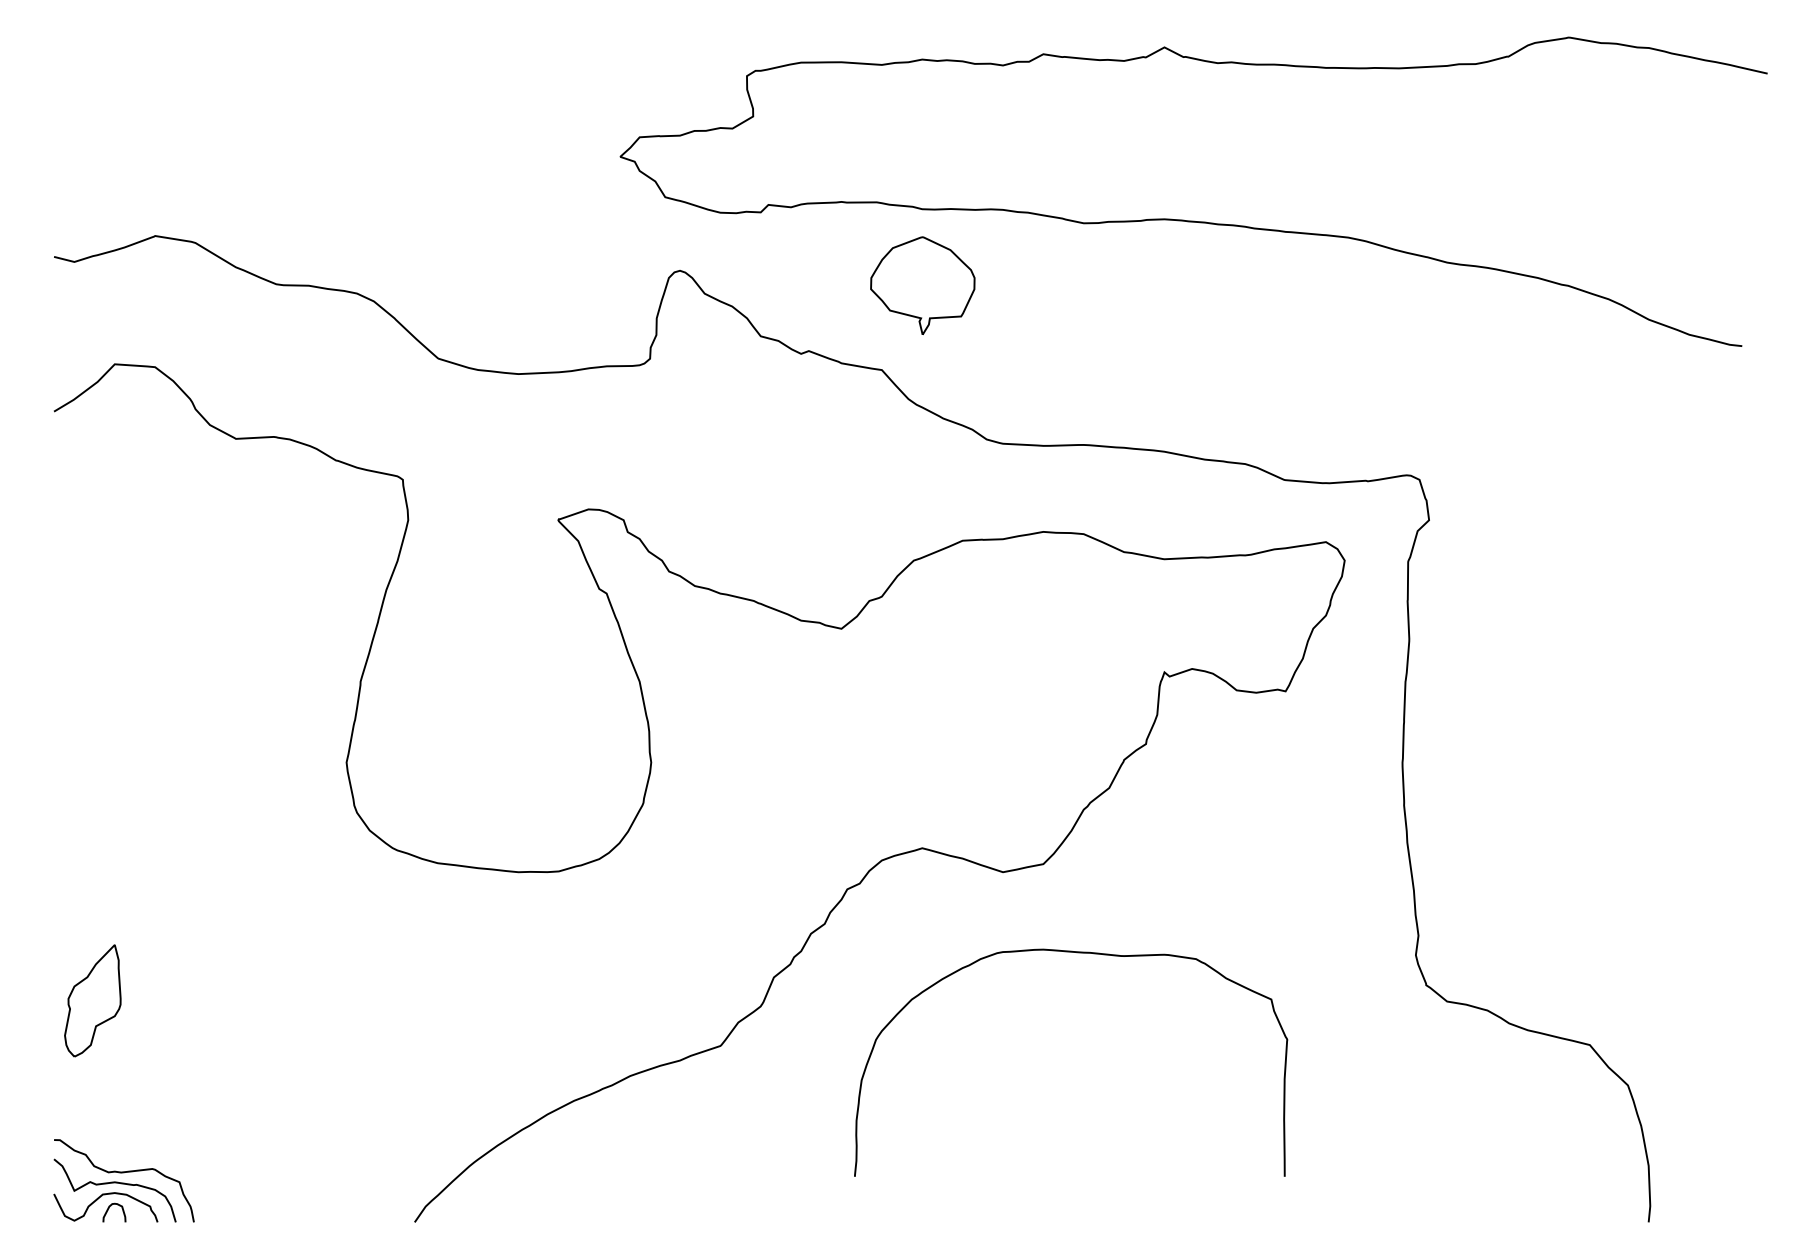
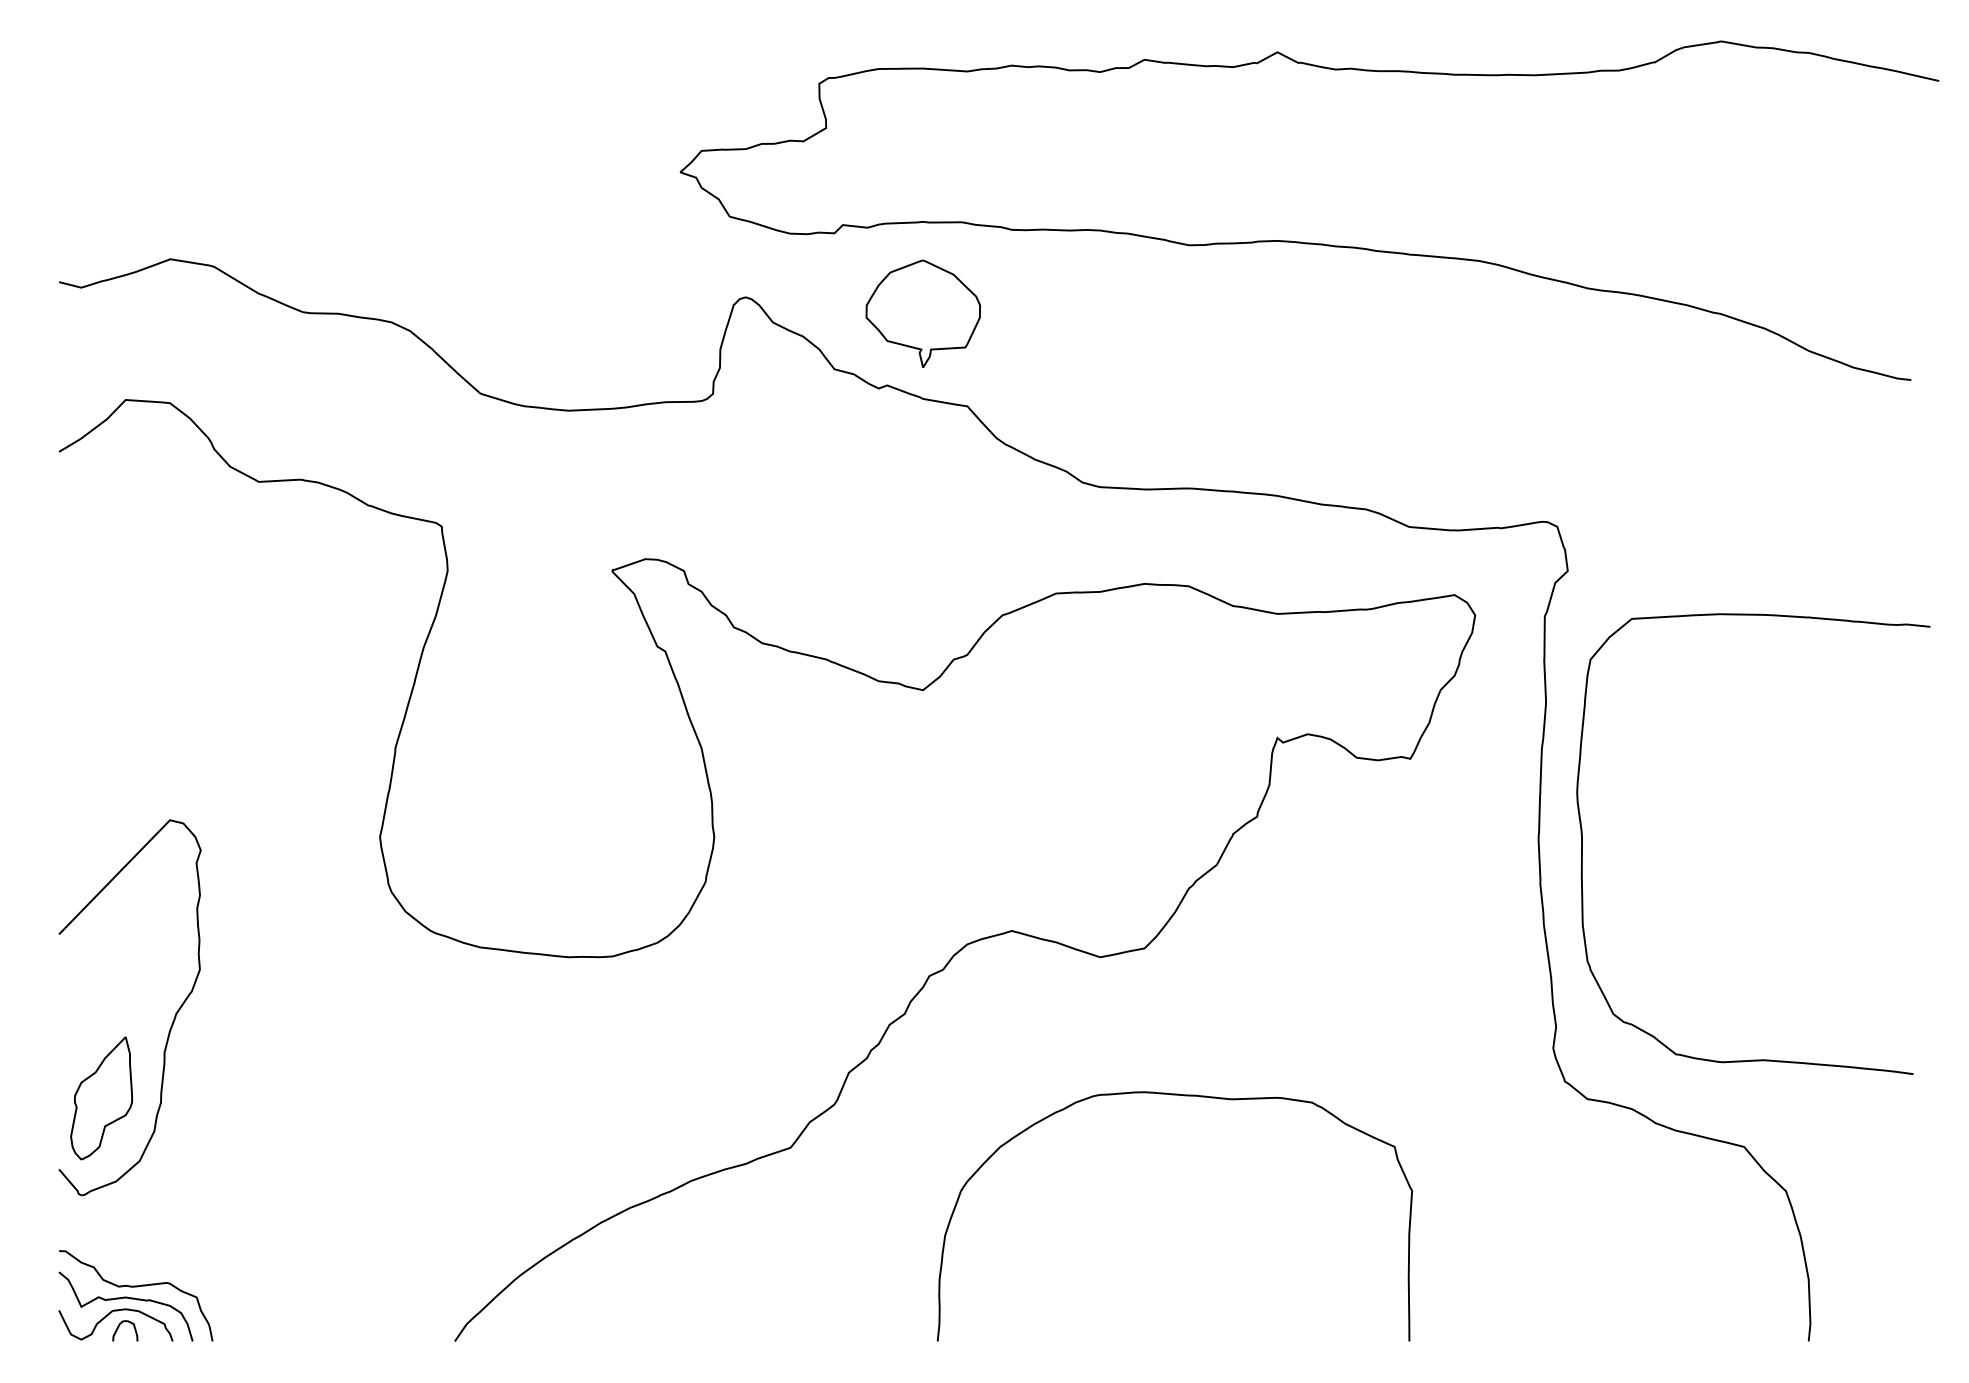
part: (922, 285) -> (922, 313), moved
curve: (1442, 768) -> (1582, 843), added
part: (155, 935) -> (170, 1026), added
curve: (1078, 953) -> (1183, 1096), moved

